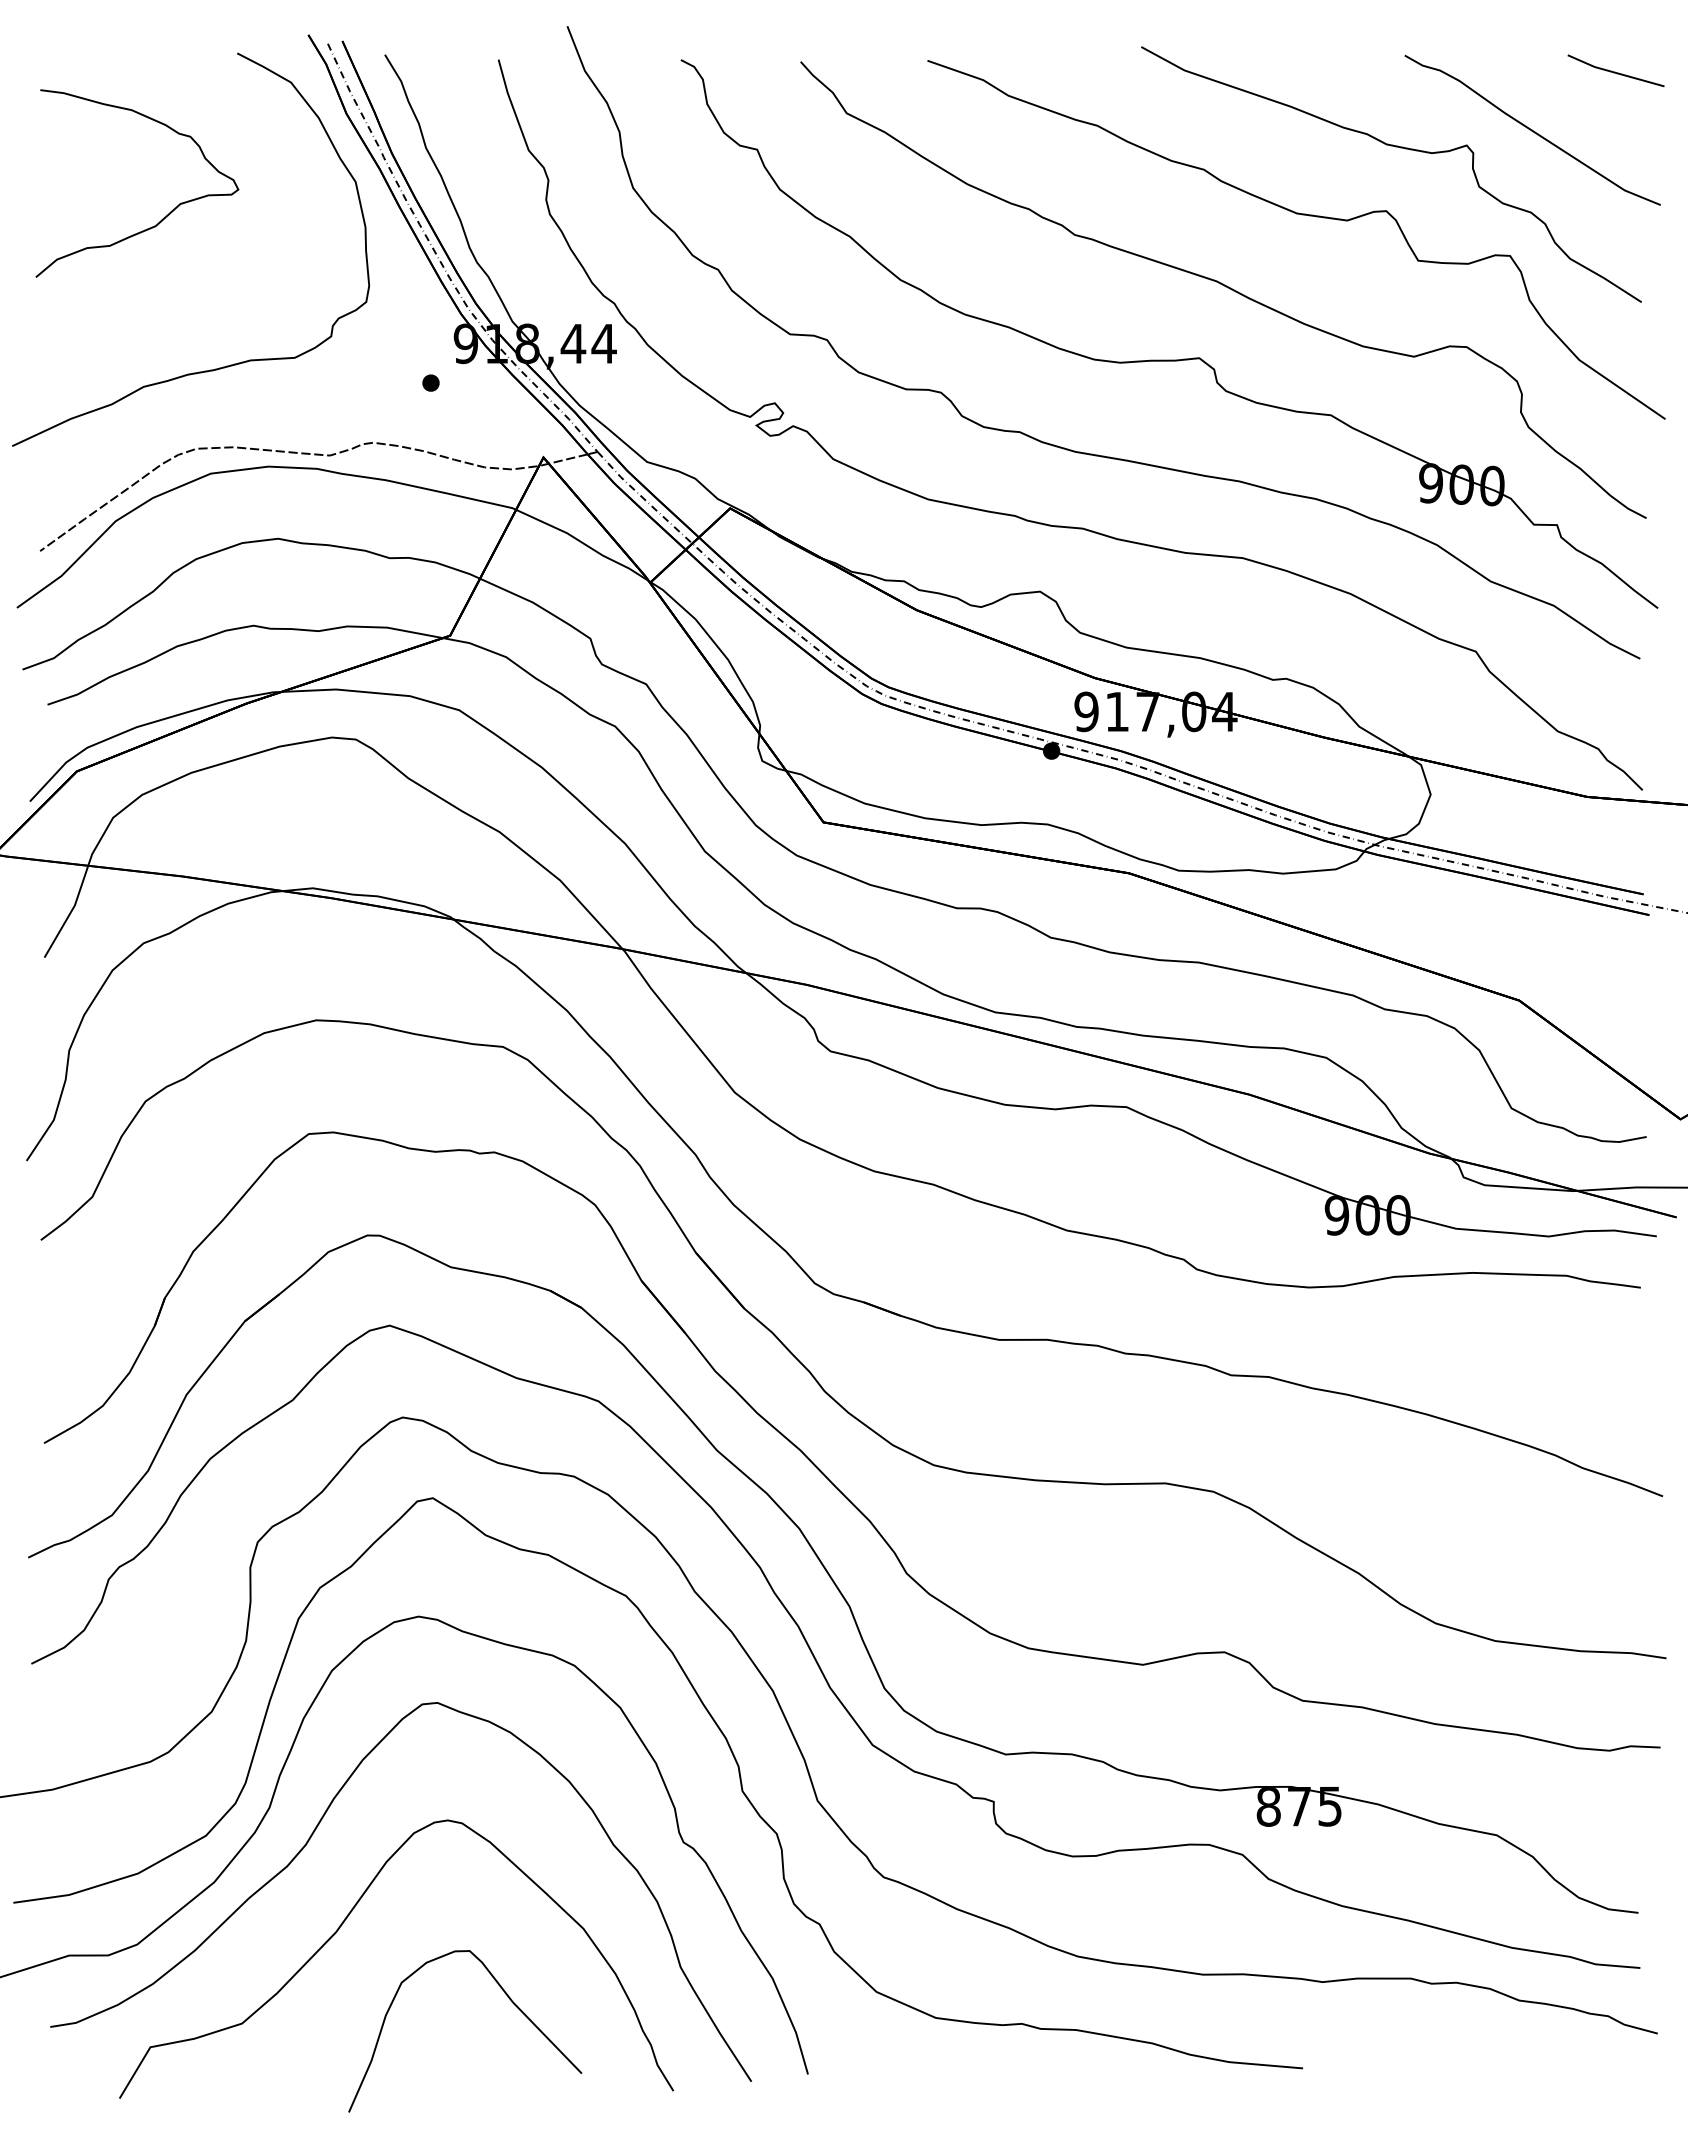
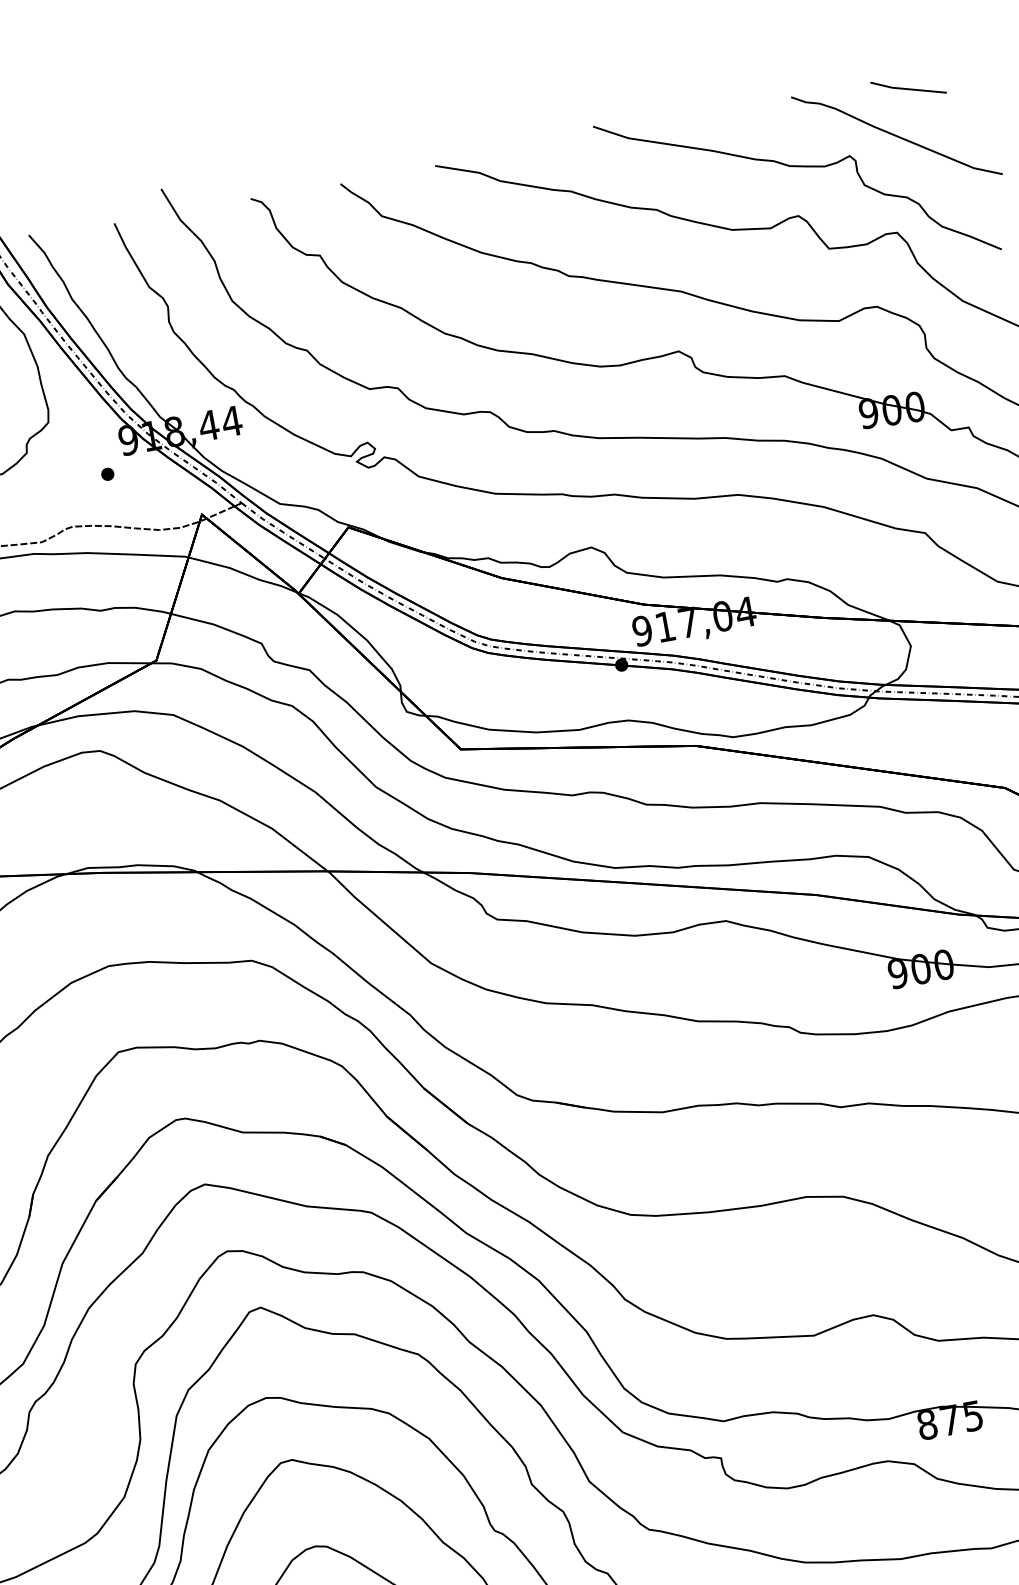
line: (1615, 71) -> (908, 88), moved

